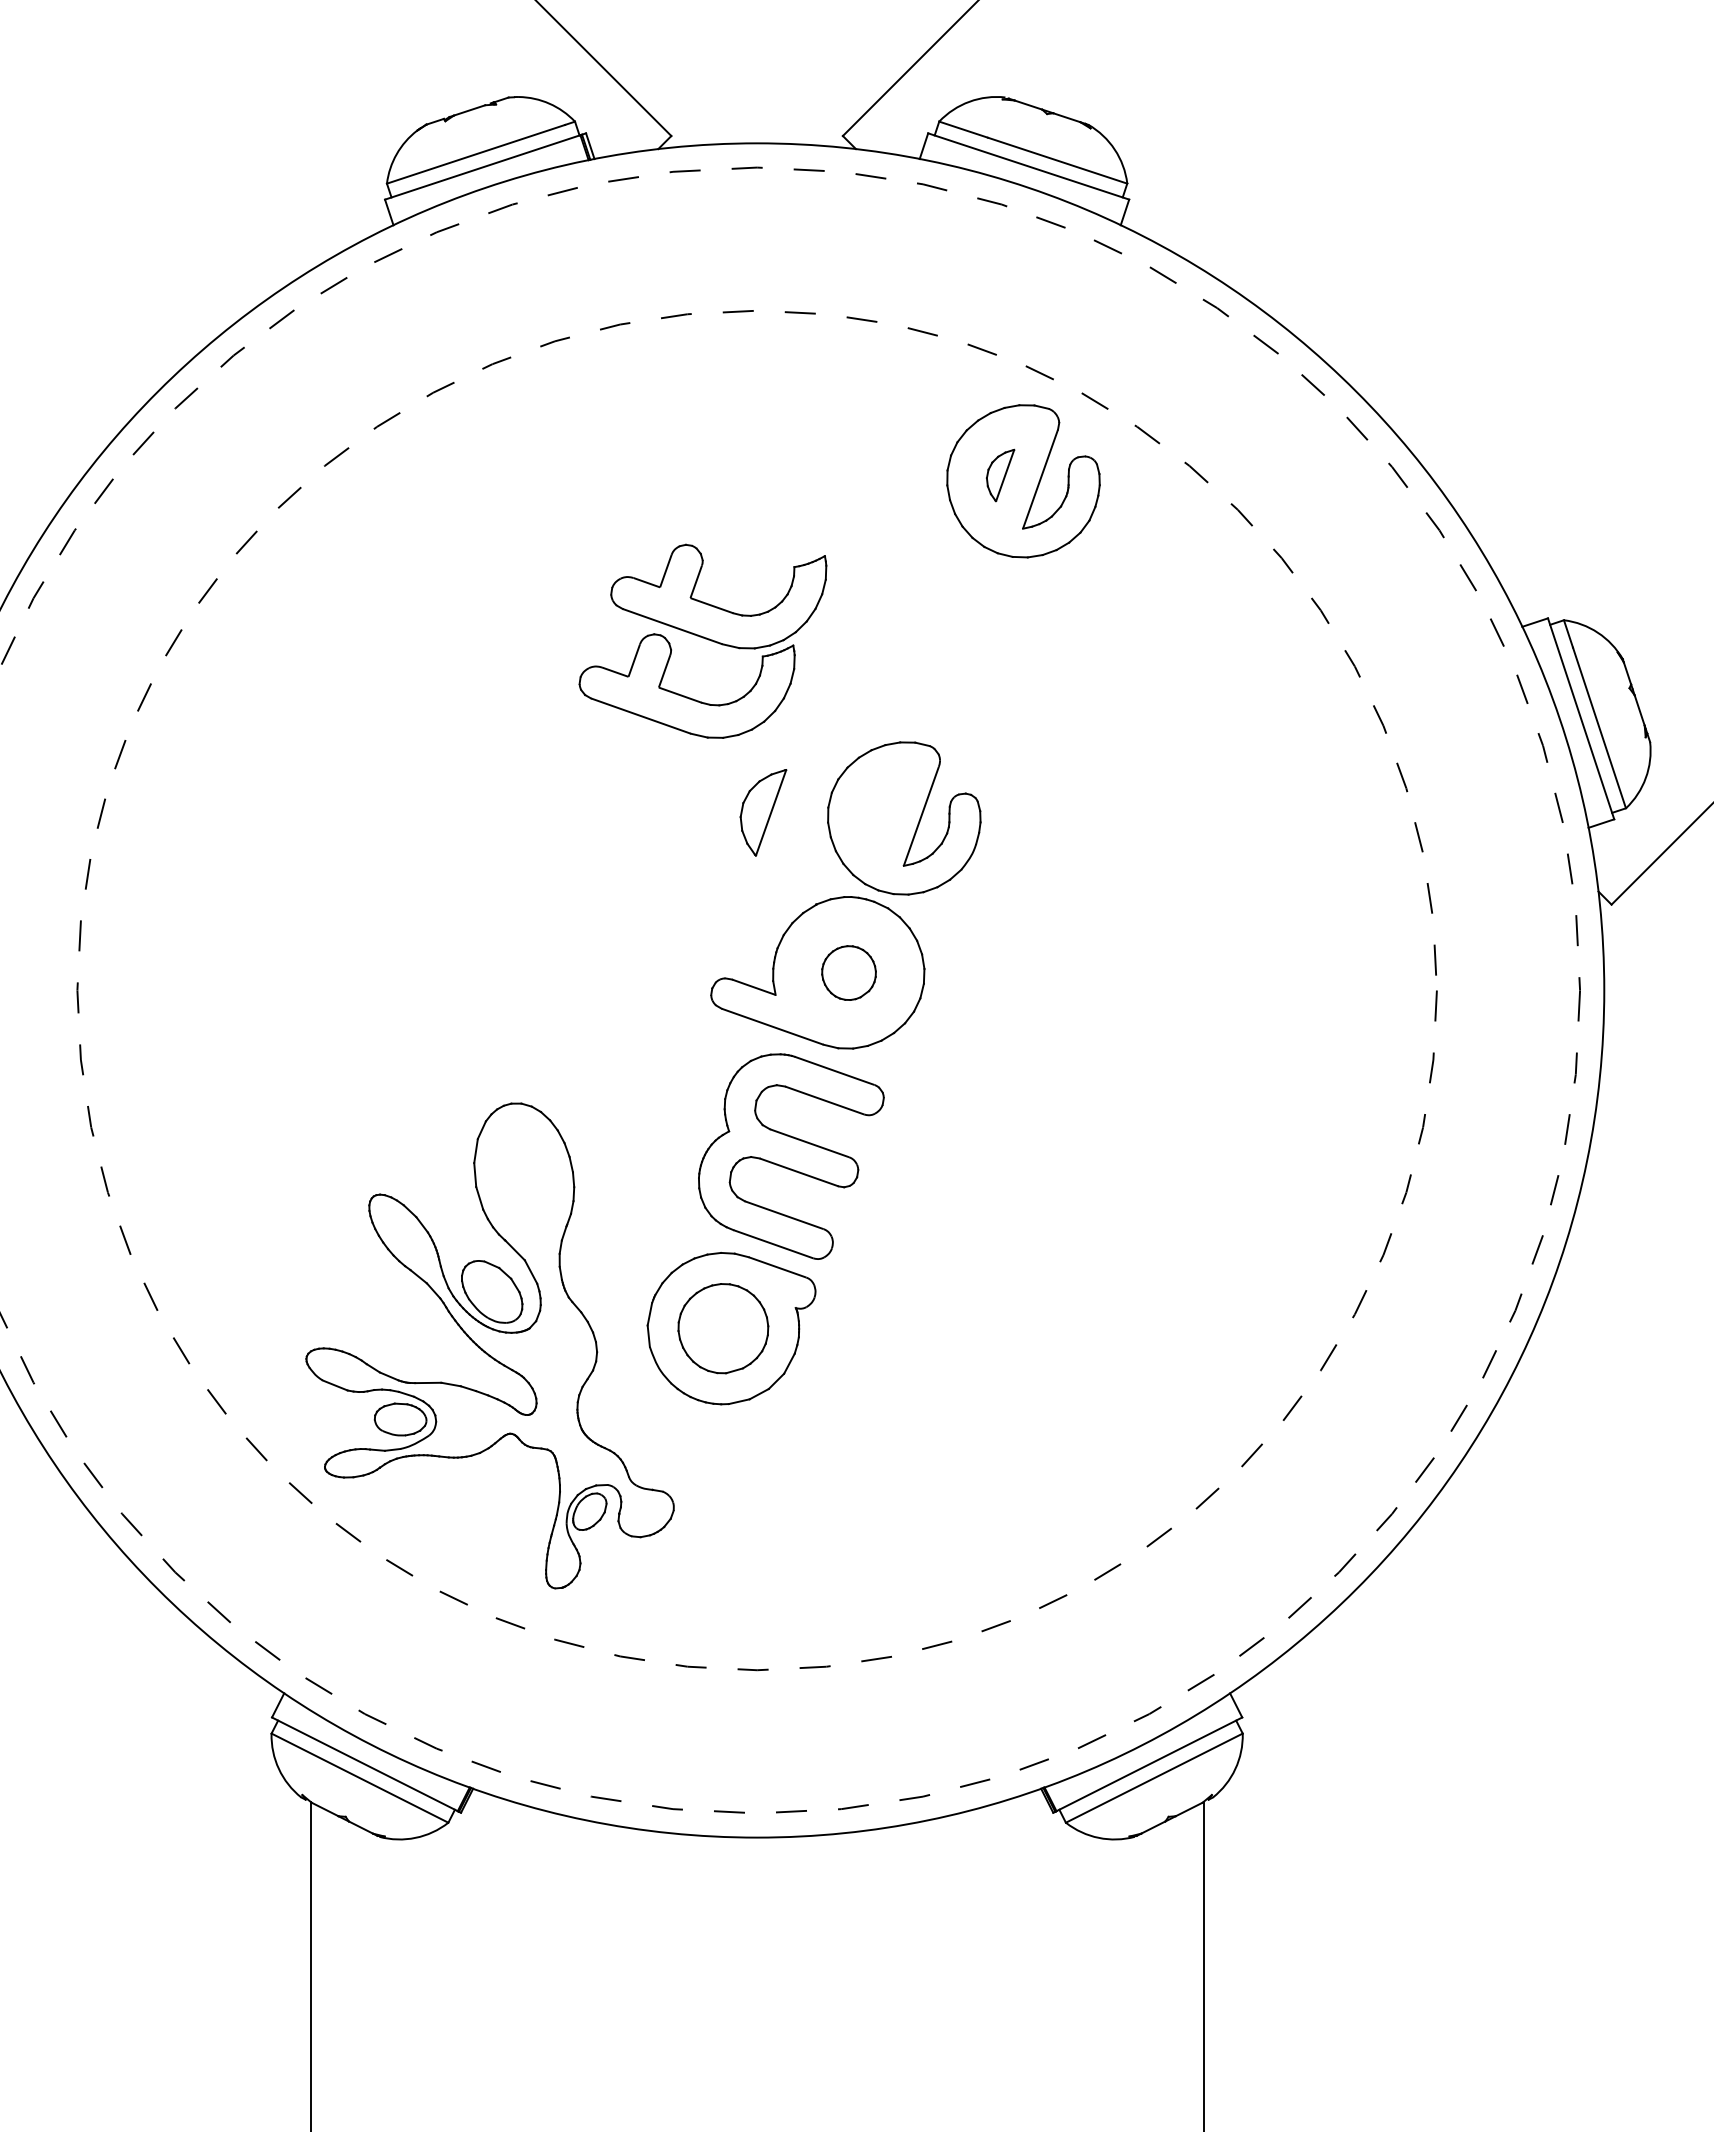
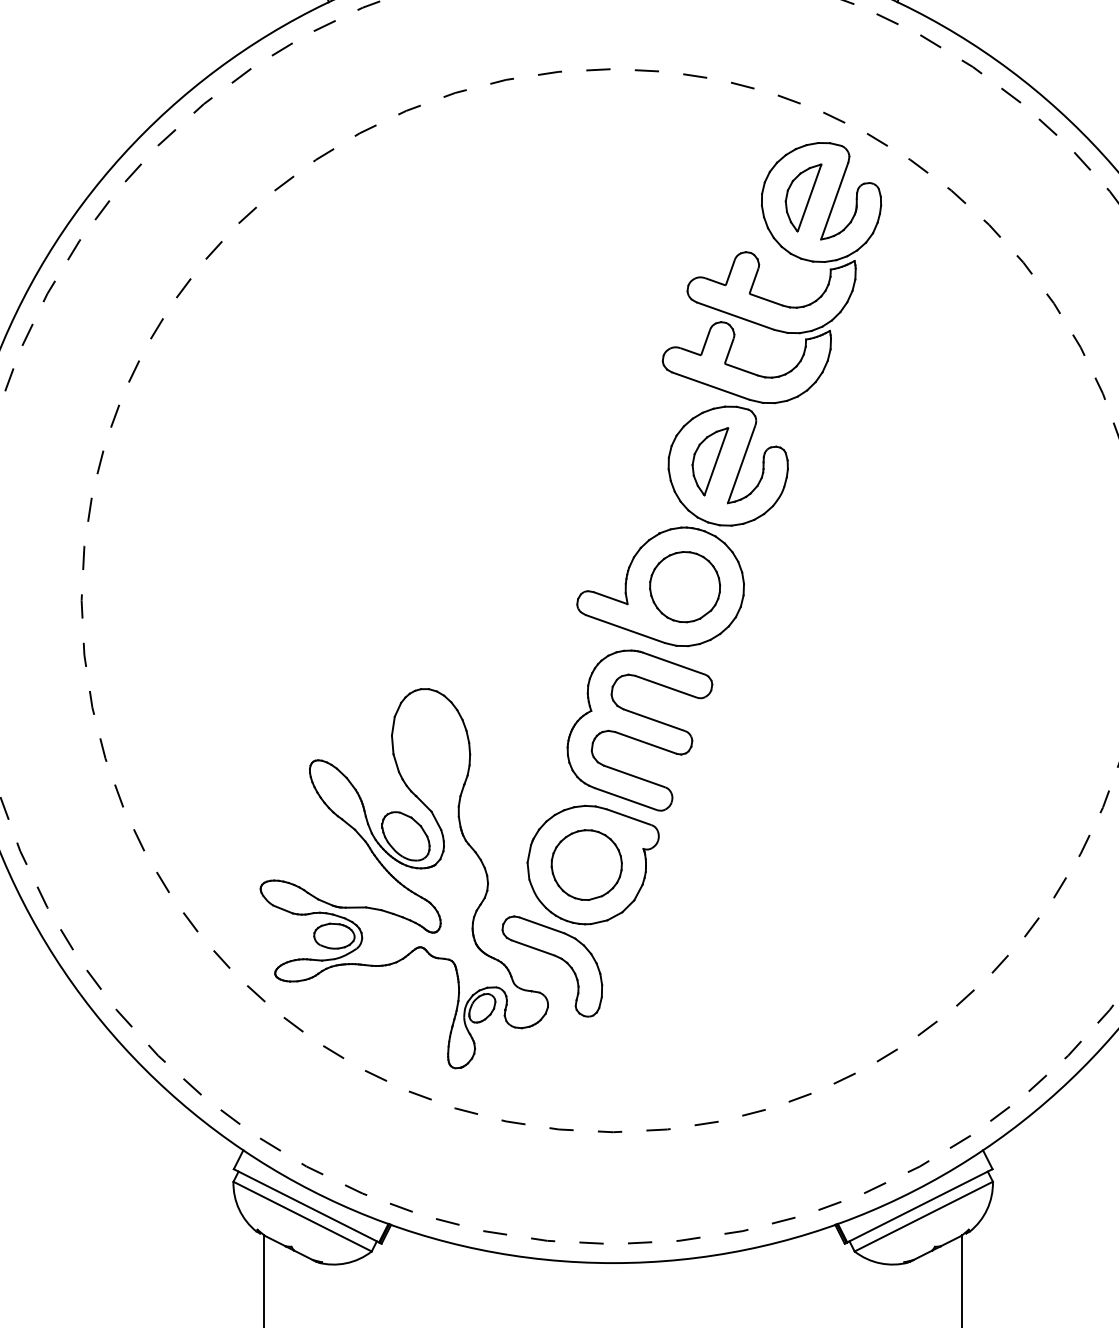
part: (1000, 475) -> (803, 197), size x1.67
part: (702, 640) -> (758, 326), moved
part: (763, 812) -> (710, 461), moved
part: (848, 972) -> (684, 586), size x1.67
part: (684, 1446) -> (556, 957), added

